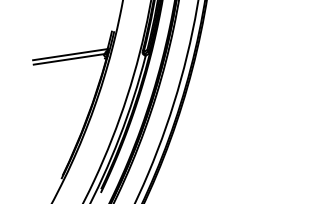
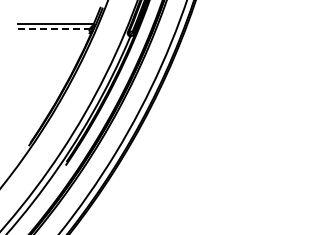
line: (69, 58) -> (54, 28), solid -> dashed

